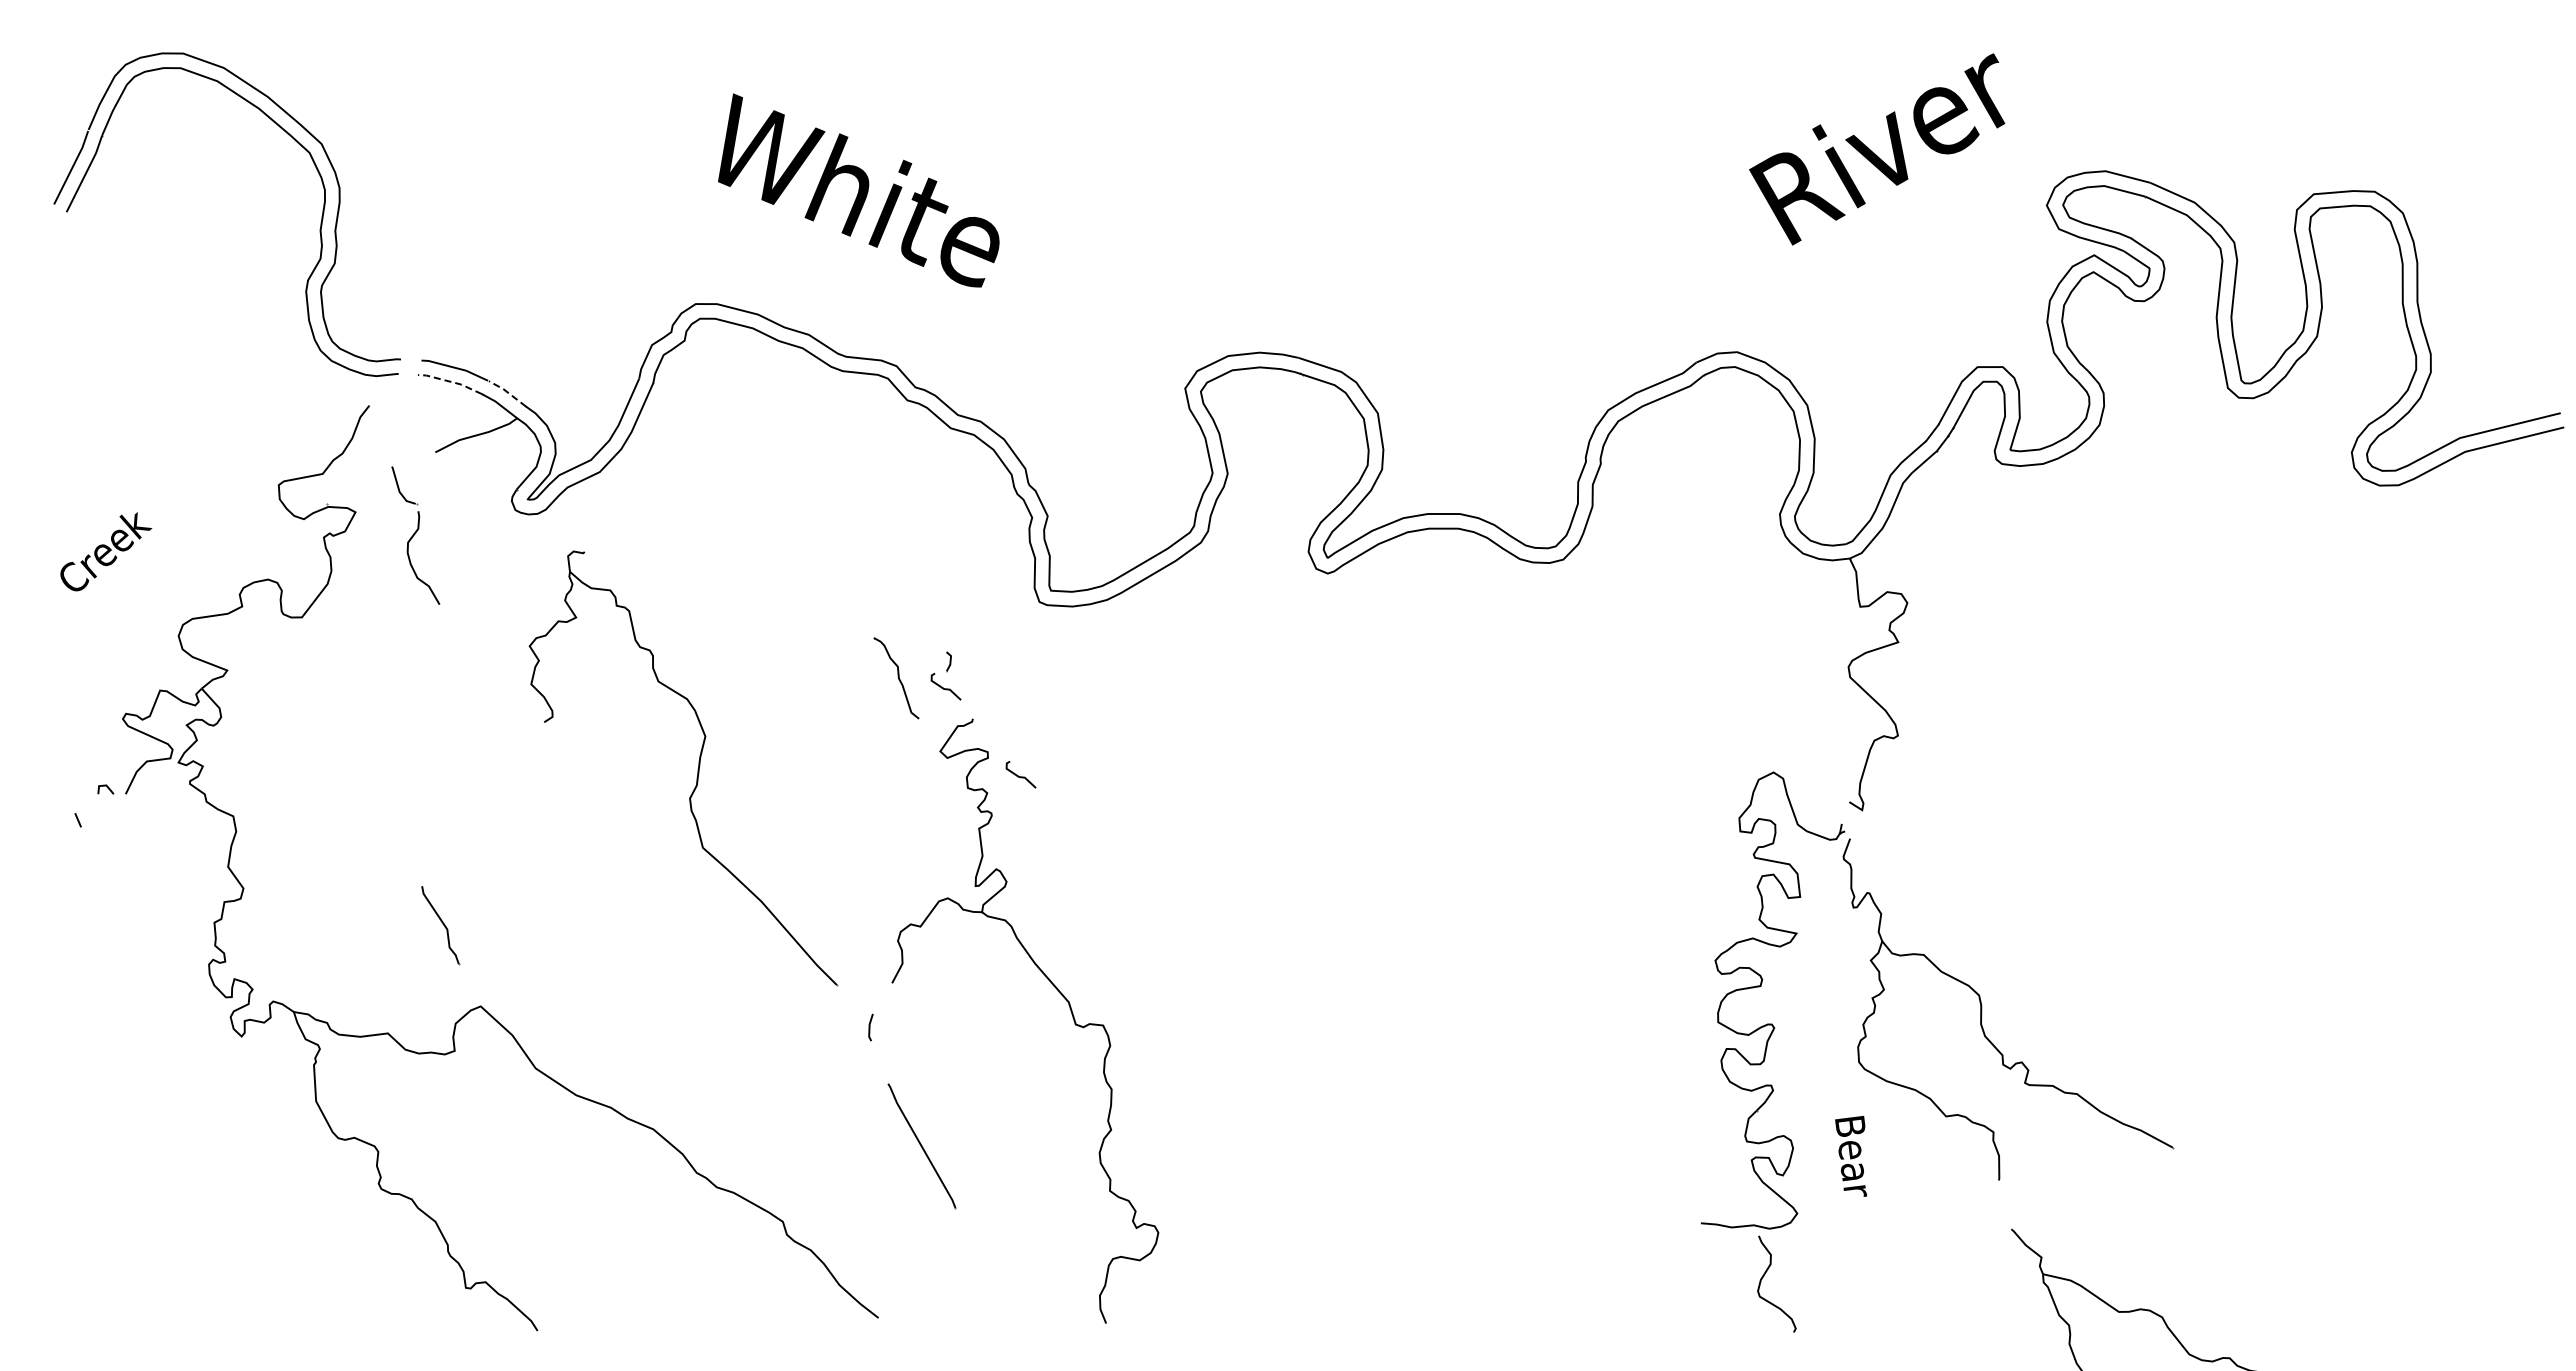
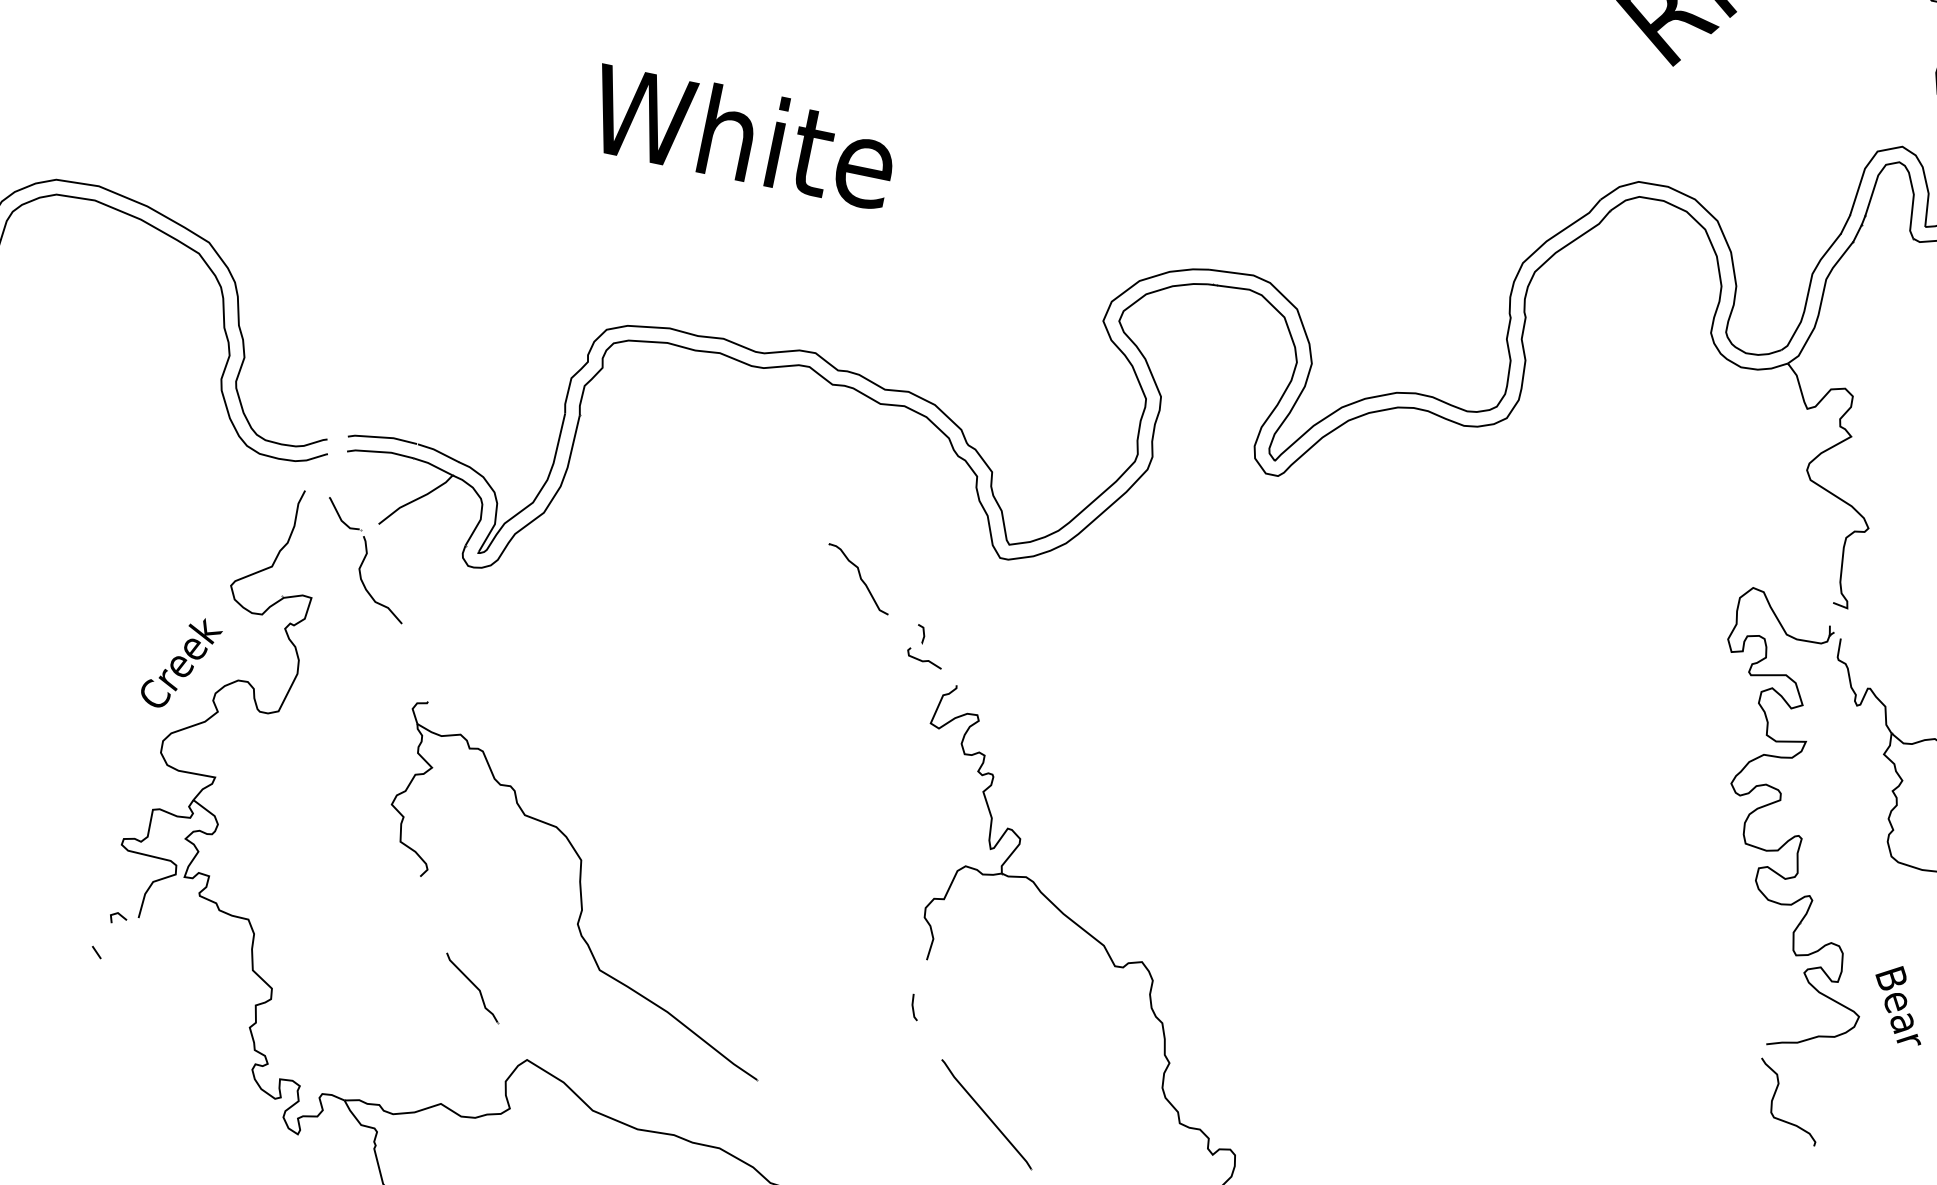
text: (858, 190) -> (743, 135), moved
line: (449, 381) -> (379, 451), dashed -> solid
line: (507, 392) -> (438, 451), dashed -> solid
part: (415, 535) -> (365, 560), moved
text: (106, 551) -> (182, 662), moved
part: (896, 678) -> (858, 579), moved
part: (697, 769) -> (579, 894), moved
curve: (1020, 776) -> (1014, 732), removed
text: (1851, 1155) -> (1898, 1007), moved
curve: (1764, 1276) -> (1774, 1096), moved

